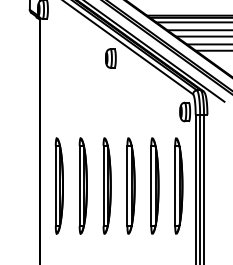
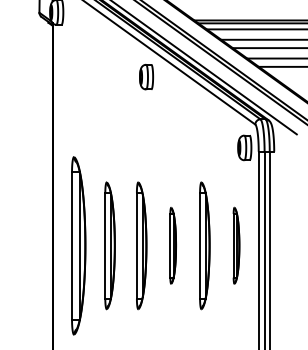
part: (58, 185) -> (77, 245), size x1.4
part: (130, 185) -> (172, 245), size x0.6
part: (178, 185) -> (235, 245), size x0.6

